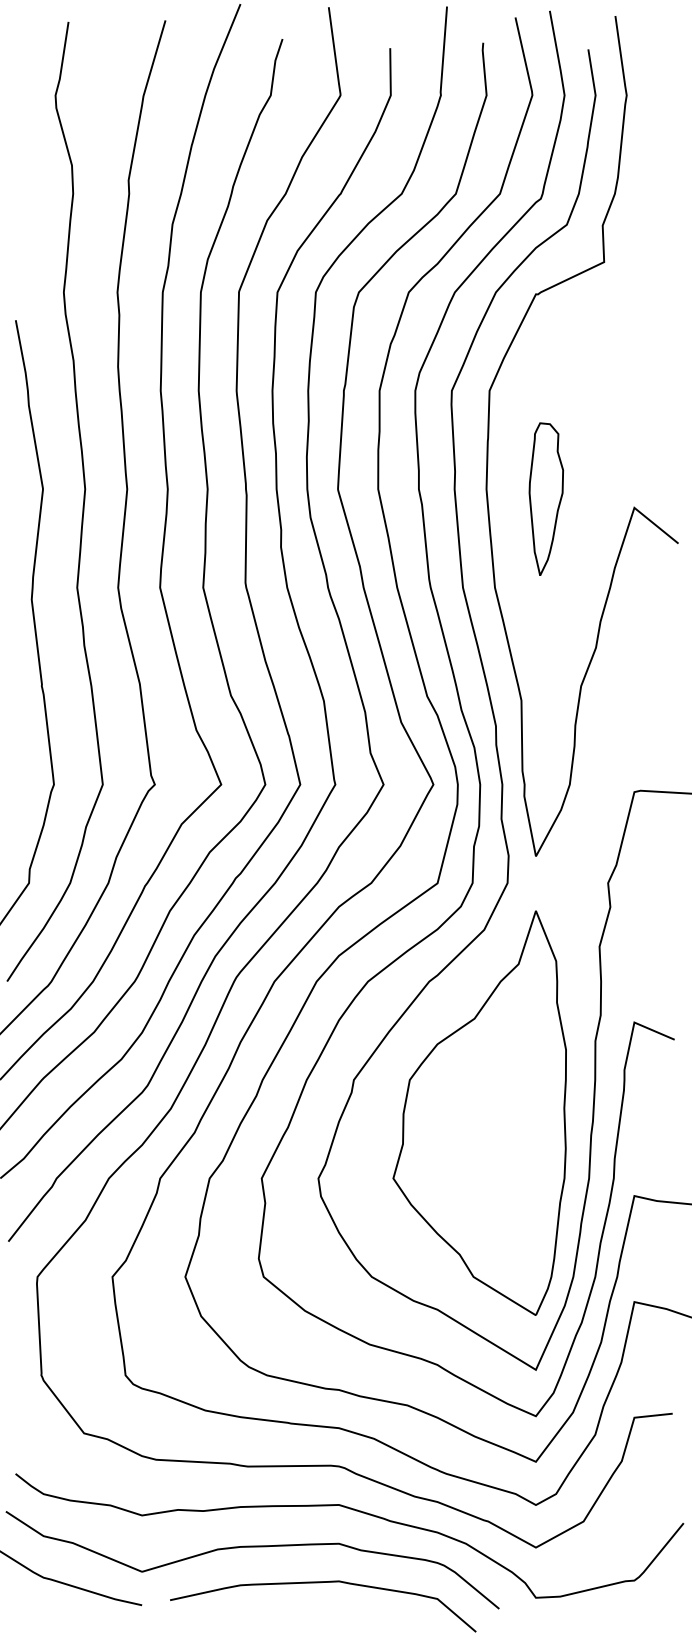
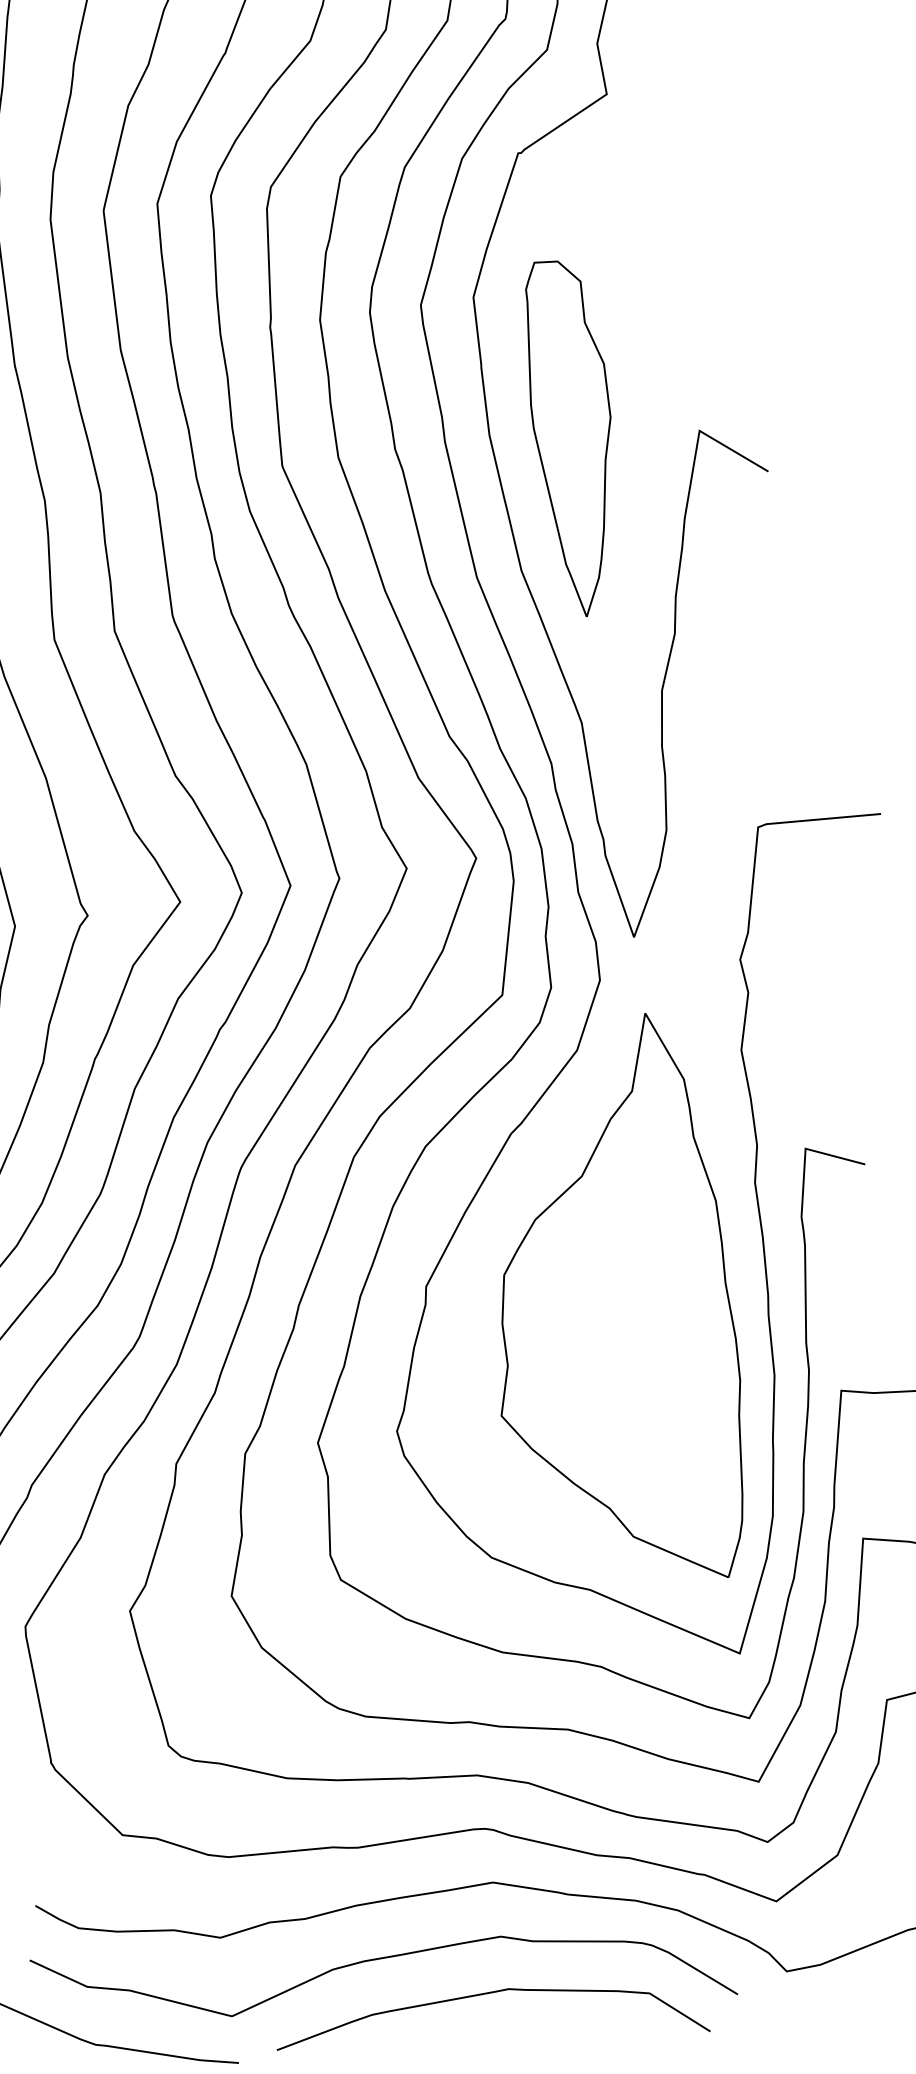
part: (546, 498) -> (575, 435), size x1.67

